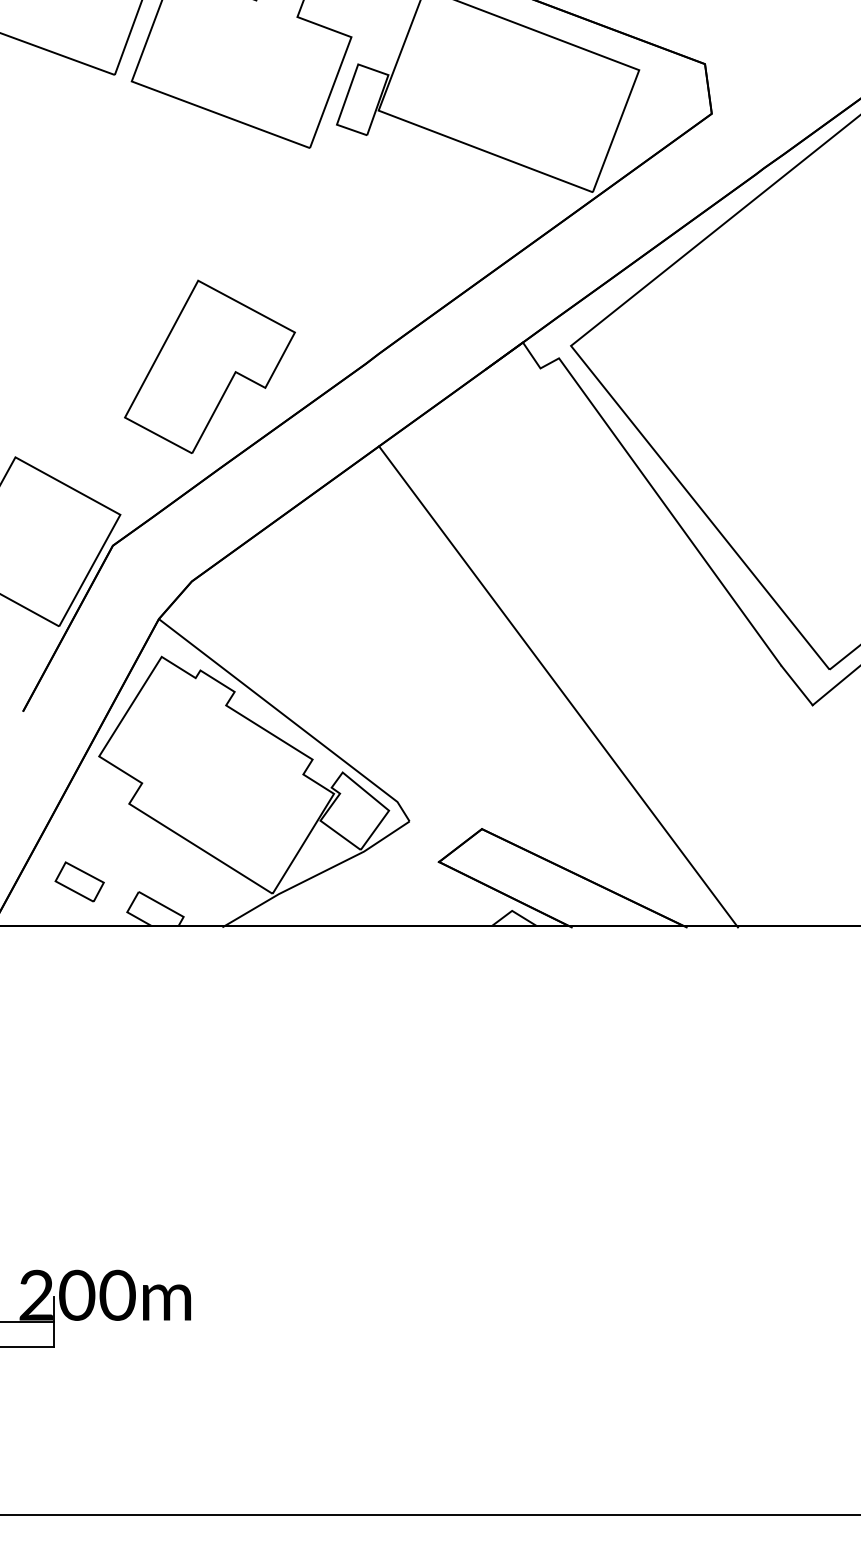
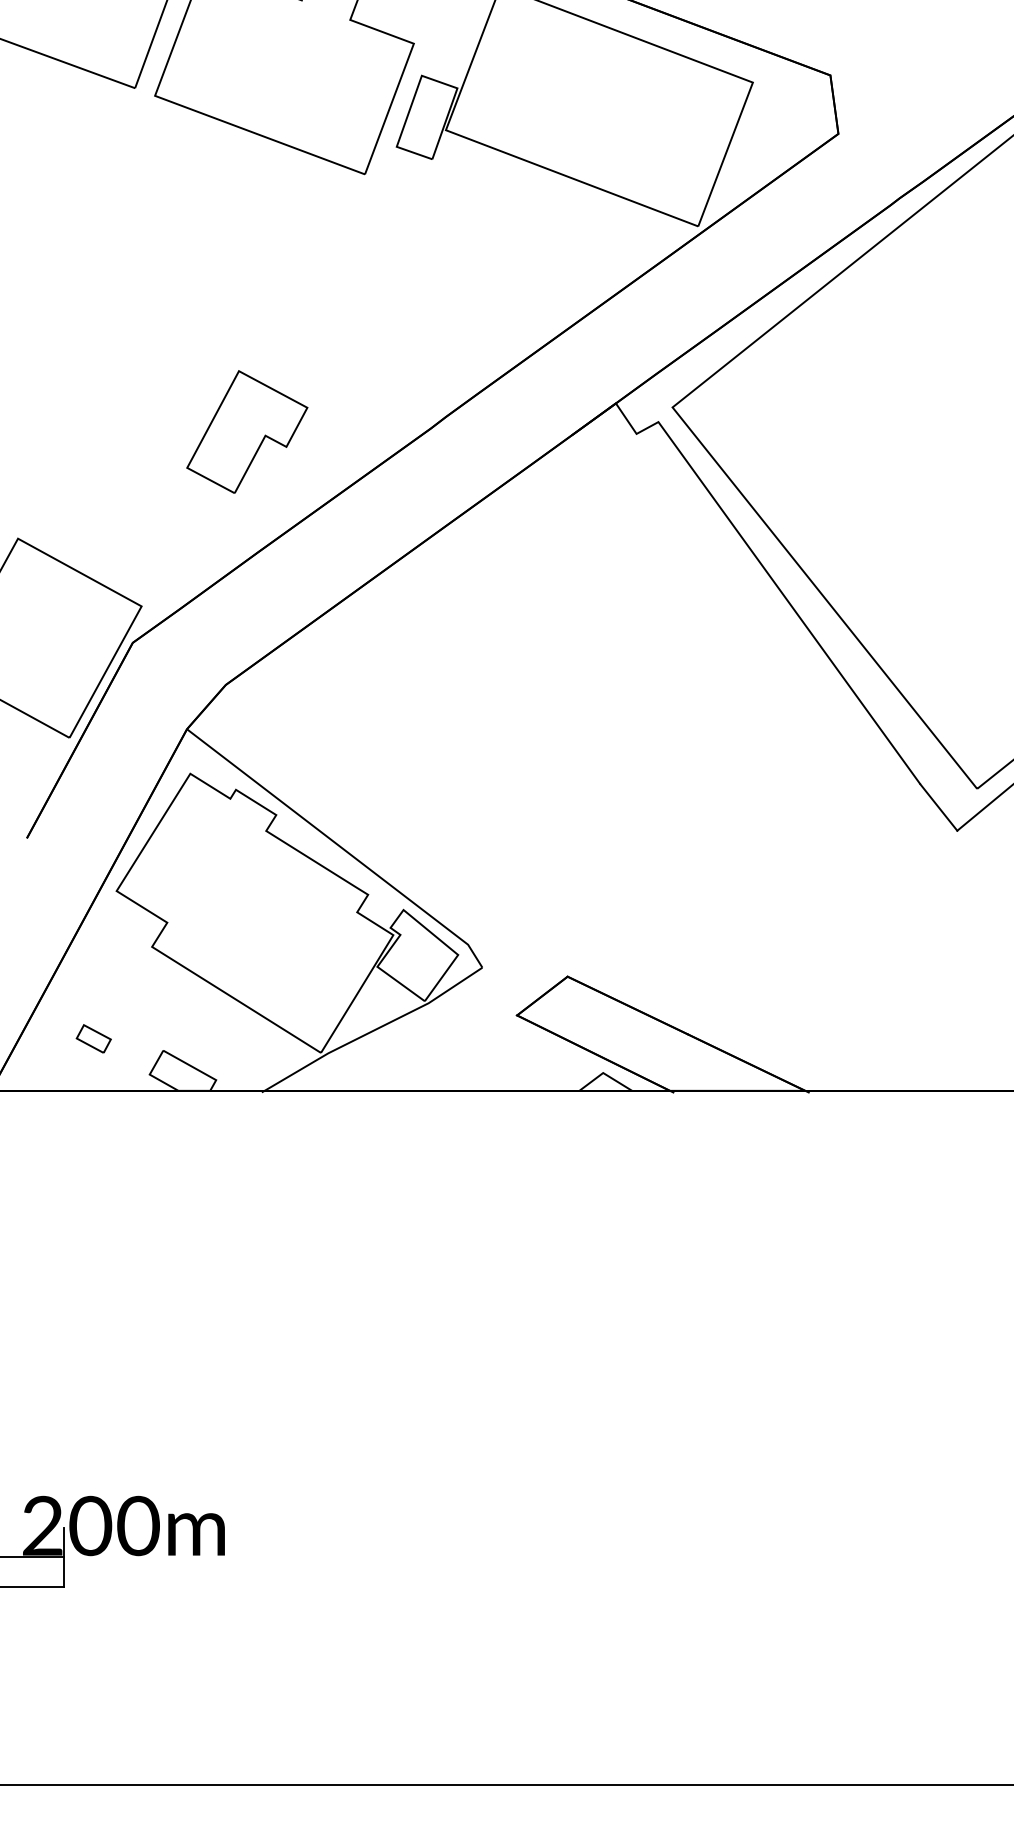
part: (210, 366) -> (247, 431), size x0.6
line: (558, 686) -> (657, 808), removed
part: (79, 881) -> (93, 1038), size x0.6

